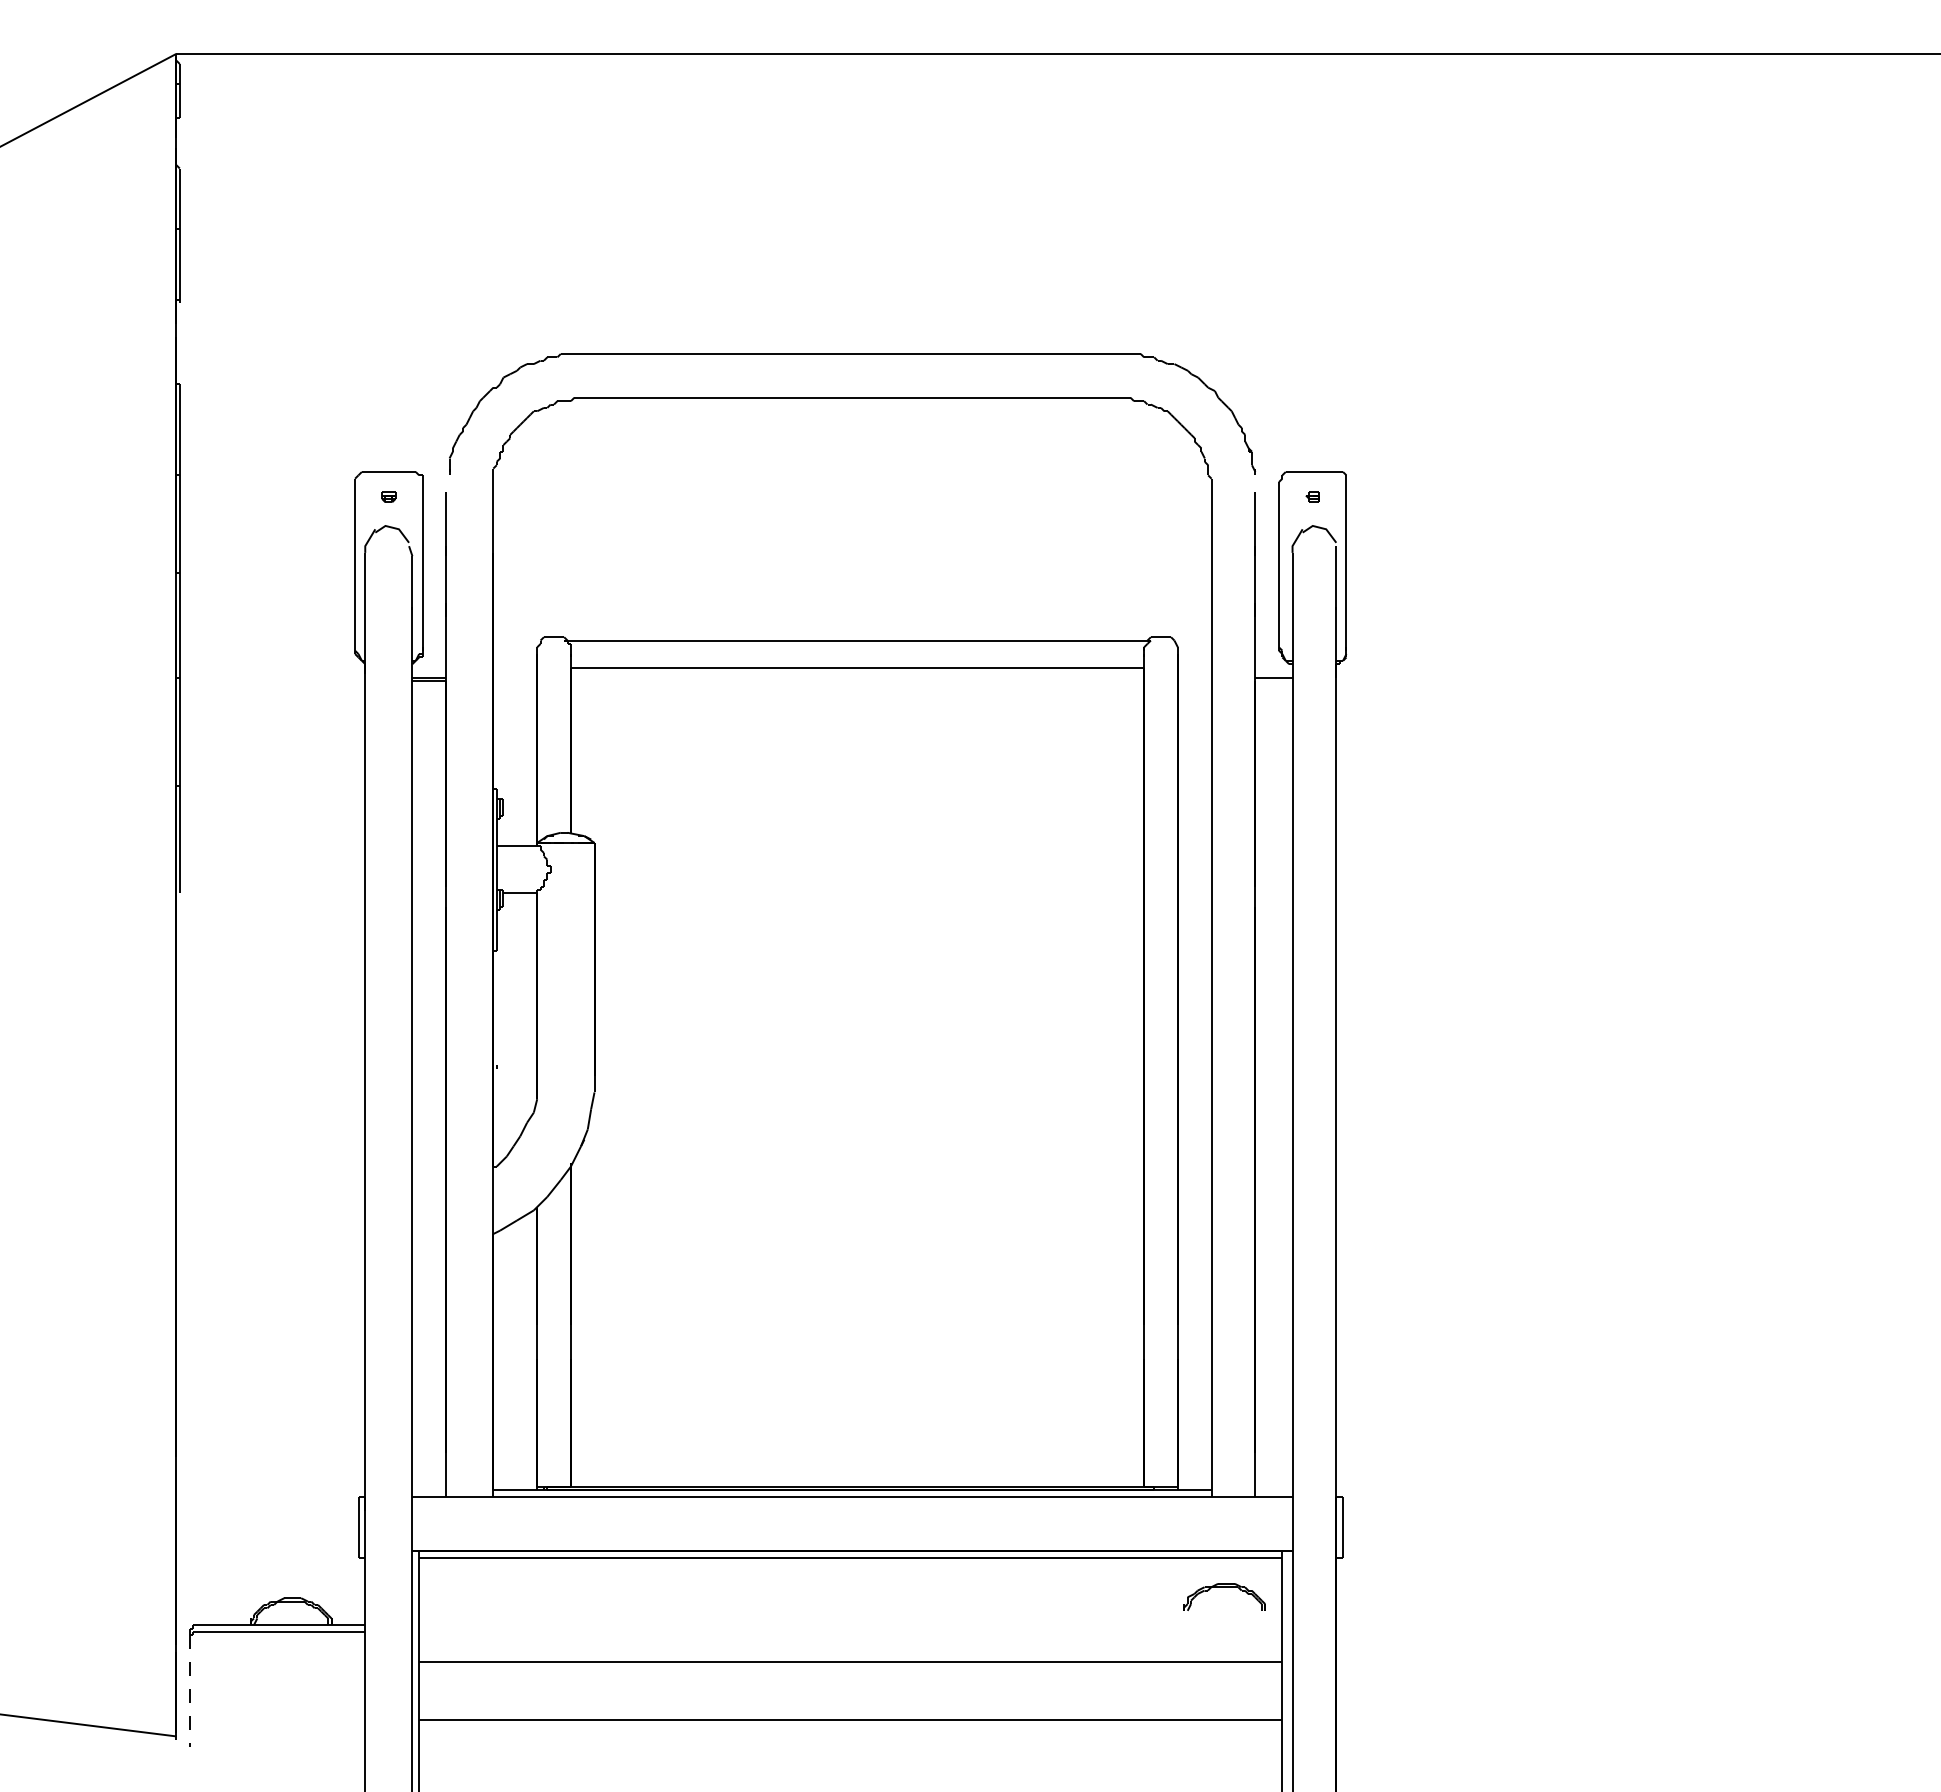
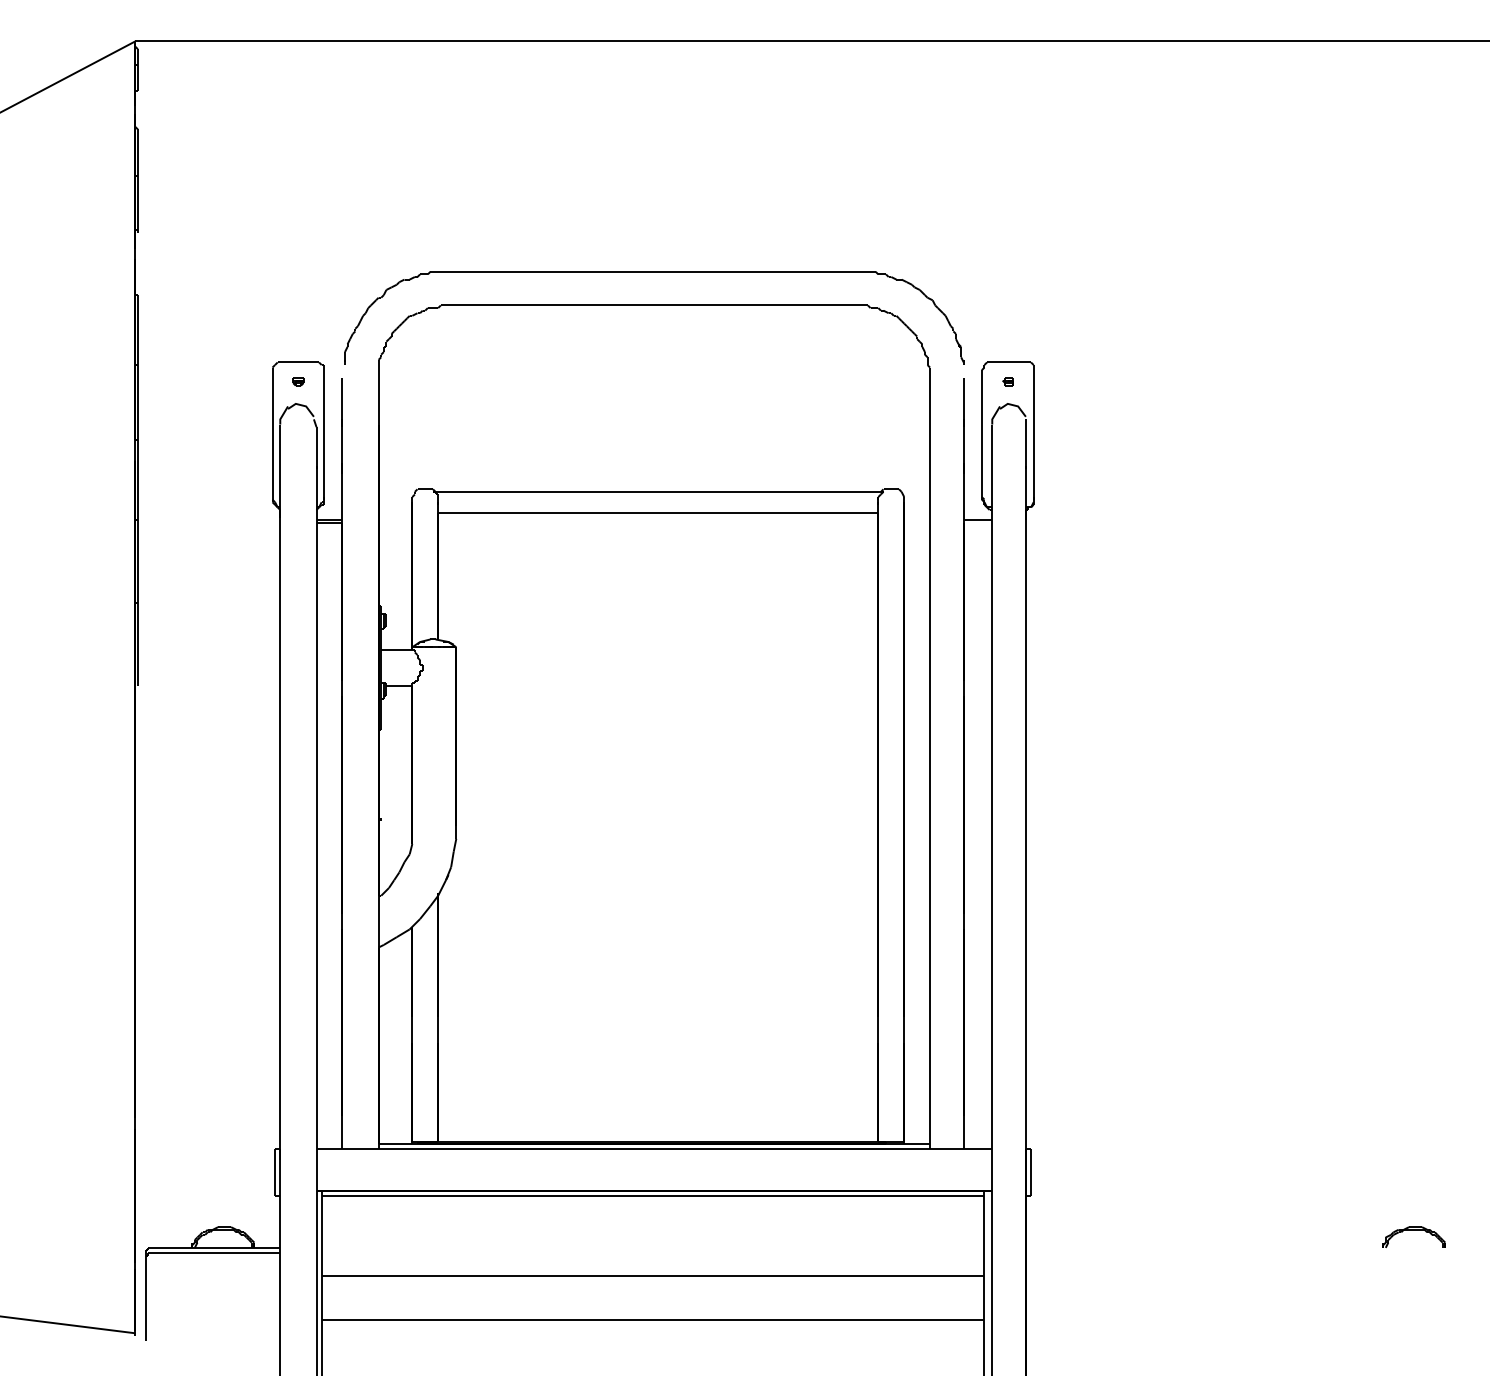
part: (1223, 1596) -> (1413, 1236), moved
line: (189, 1691) -> (145, 1298), dashed -> solid

